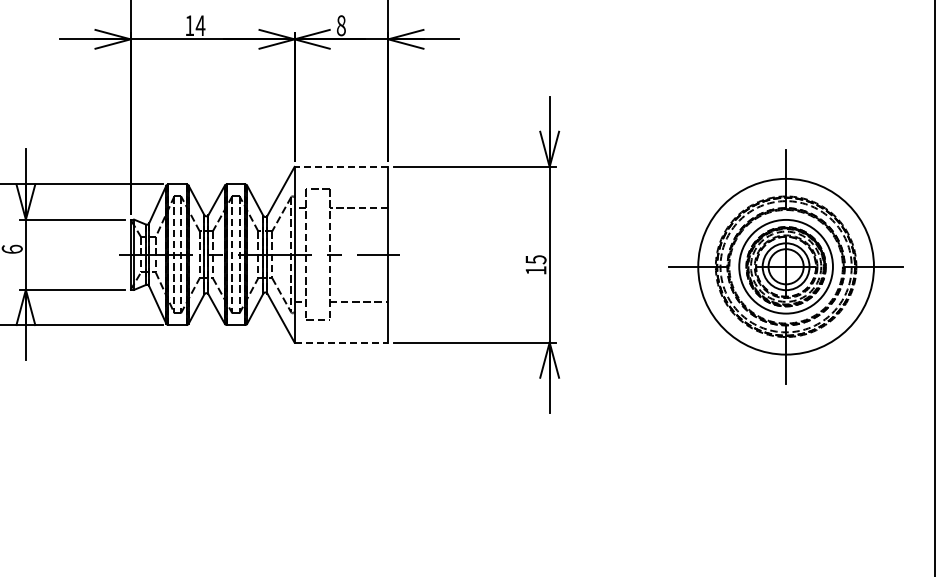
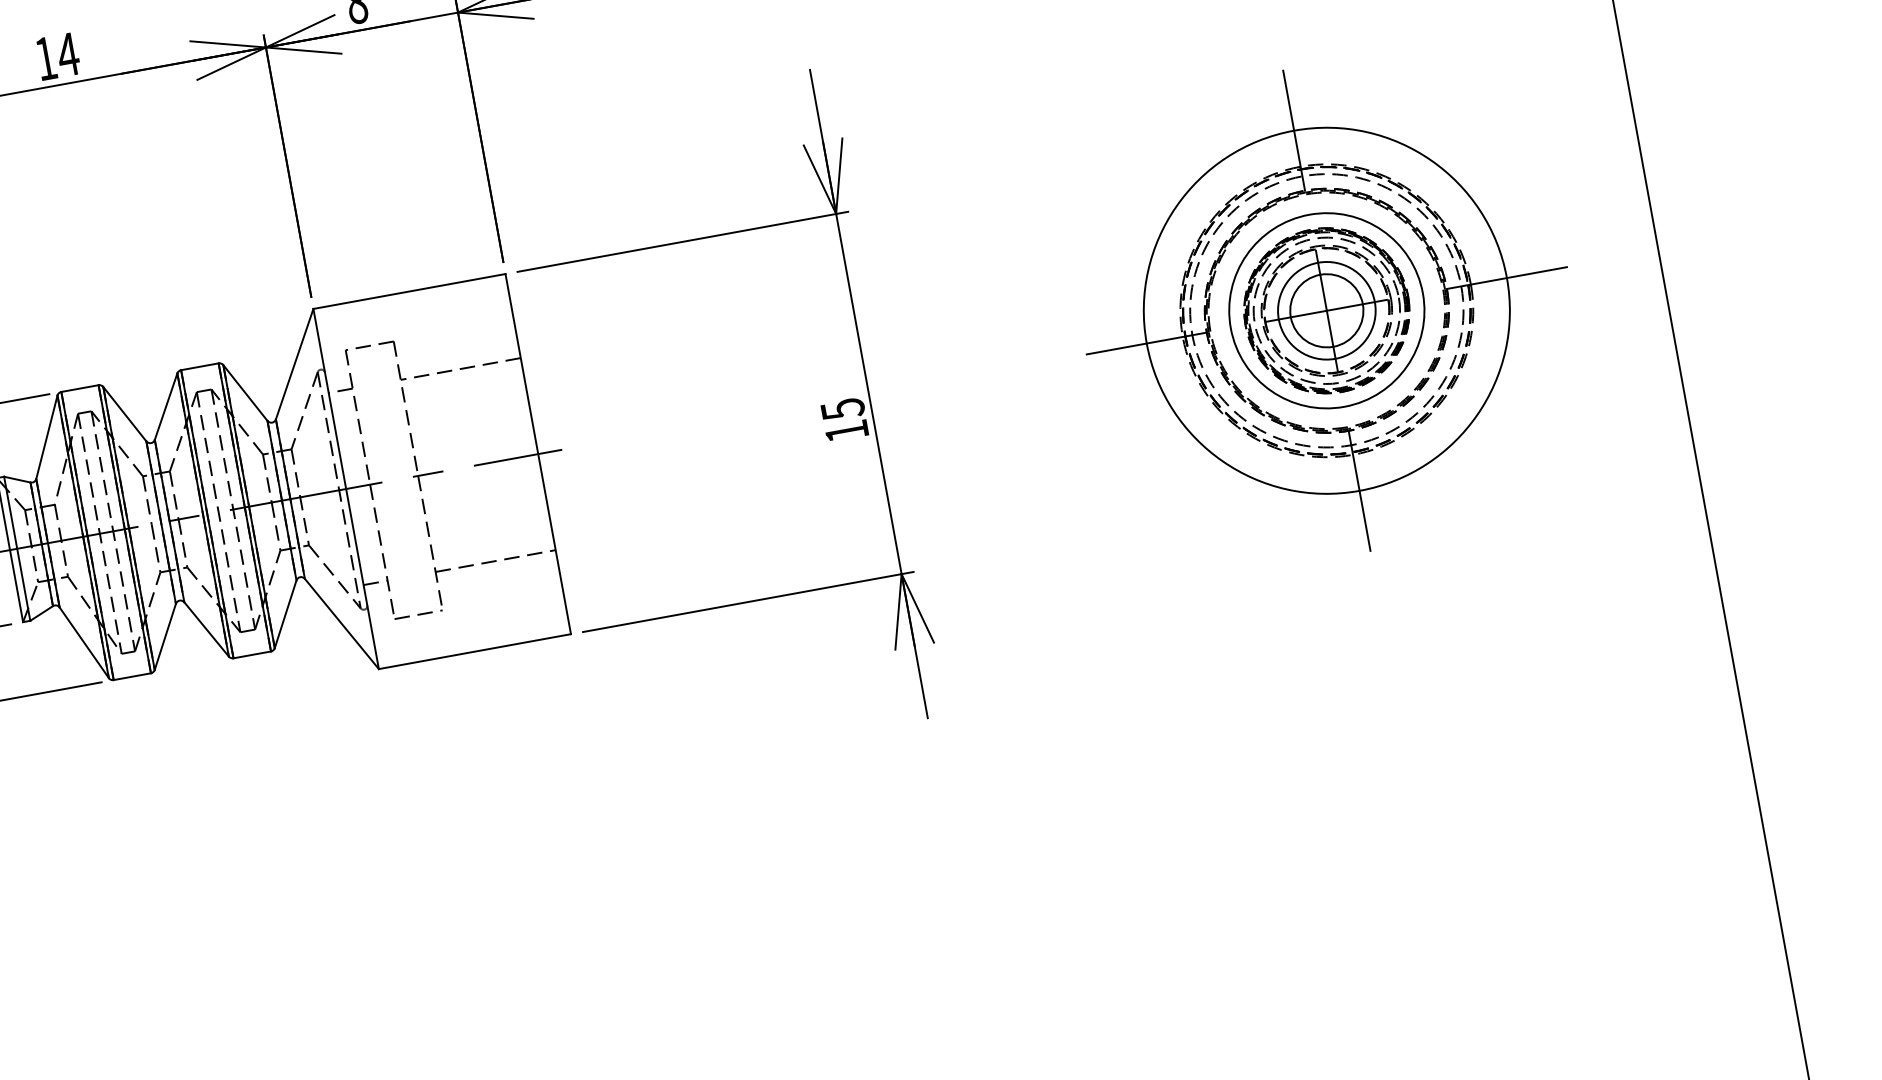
line: (341, 166) -> (409, 290), dashed -> solid
part: (785, 266) -> (1325, 310), moved
line: (341, 342) -> (474, 651), dashed -> solid

